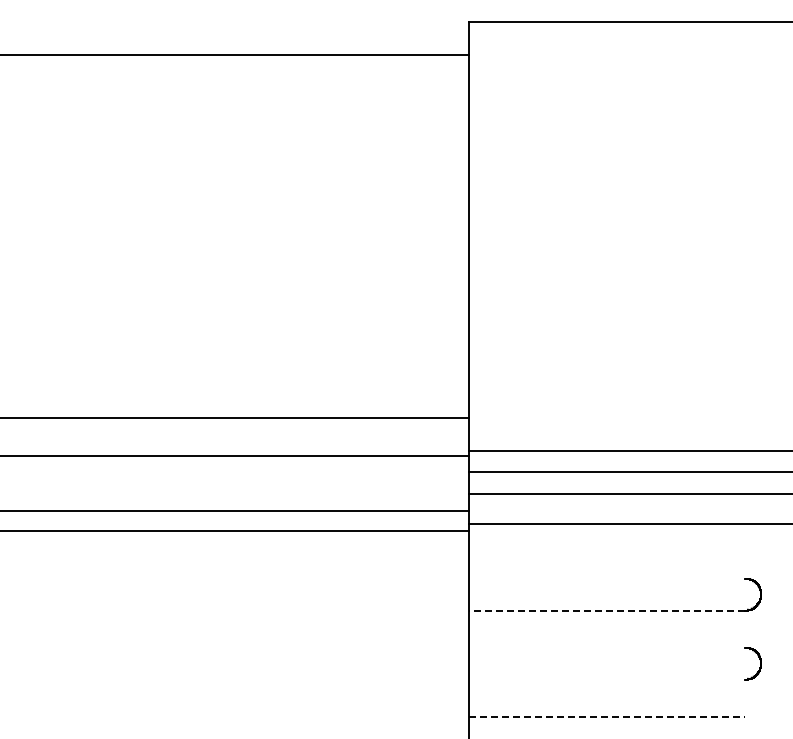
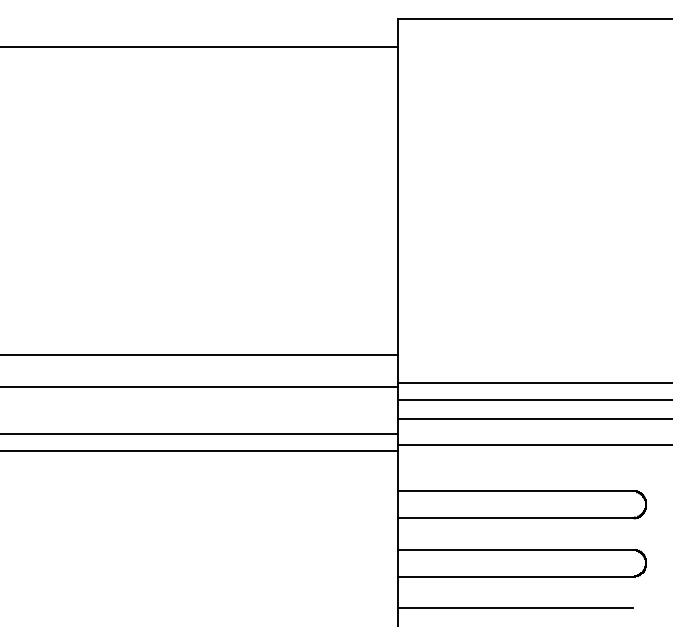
line: (607, 578) -> (515, 490), added
line: (606, 610) -> (514, 518), dashed -> solid
line: (607, 647) -> (515, 549), added
line: (607, 679) -> (515, 576), added
line: (607, 716) -> (515, 608), dashed -> solid

